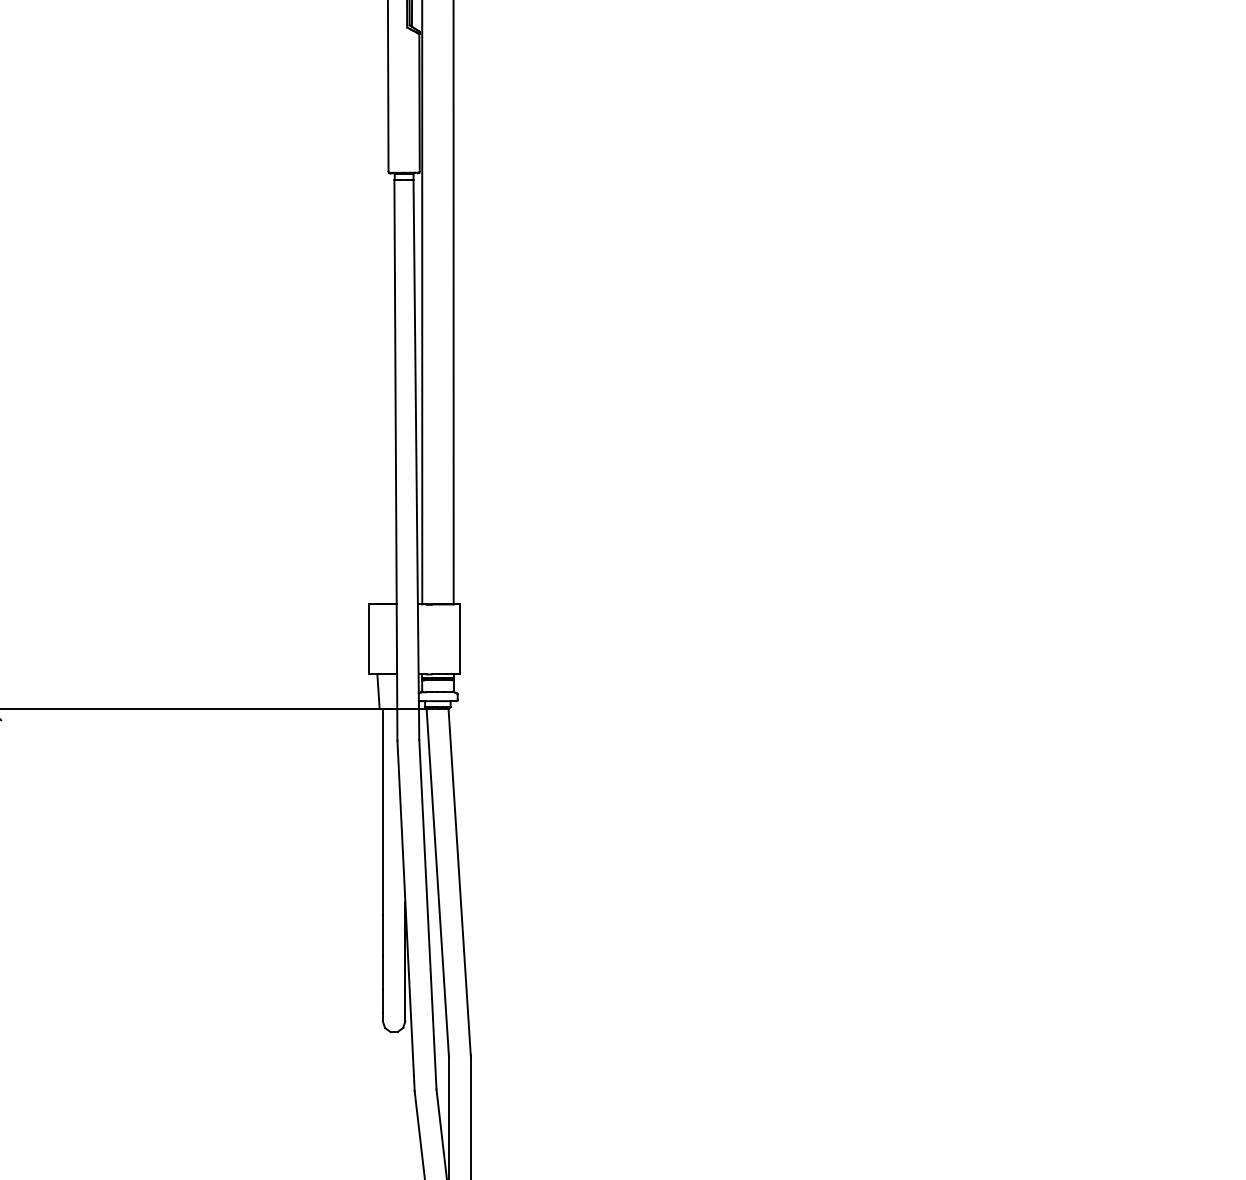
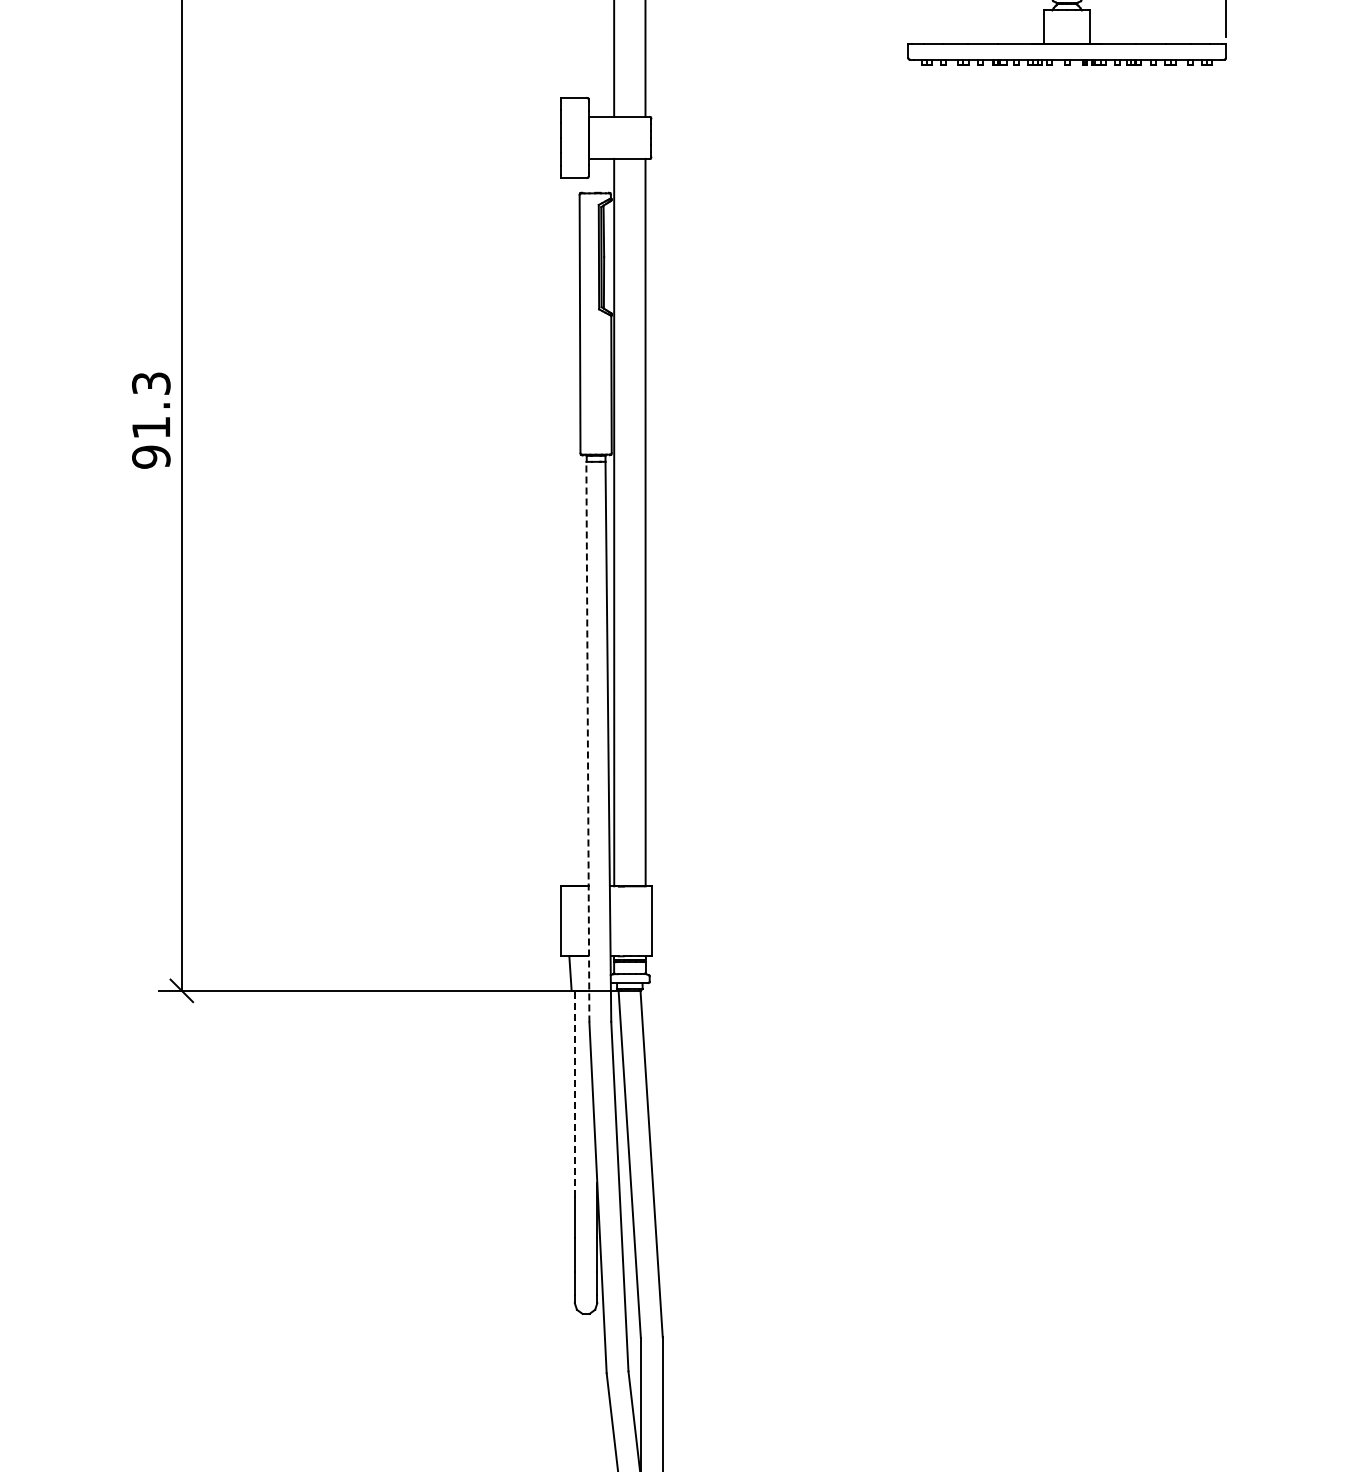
line: (395, 459) -> (587, 741), solid -> dashed
line: (382, 811) -> (574, 1093), solid -> dashed

